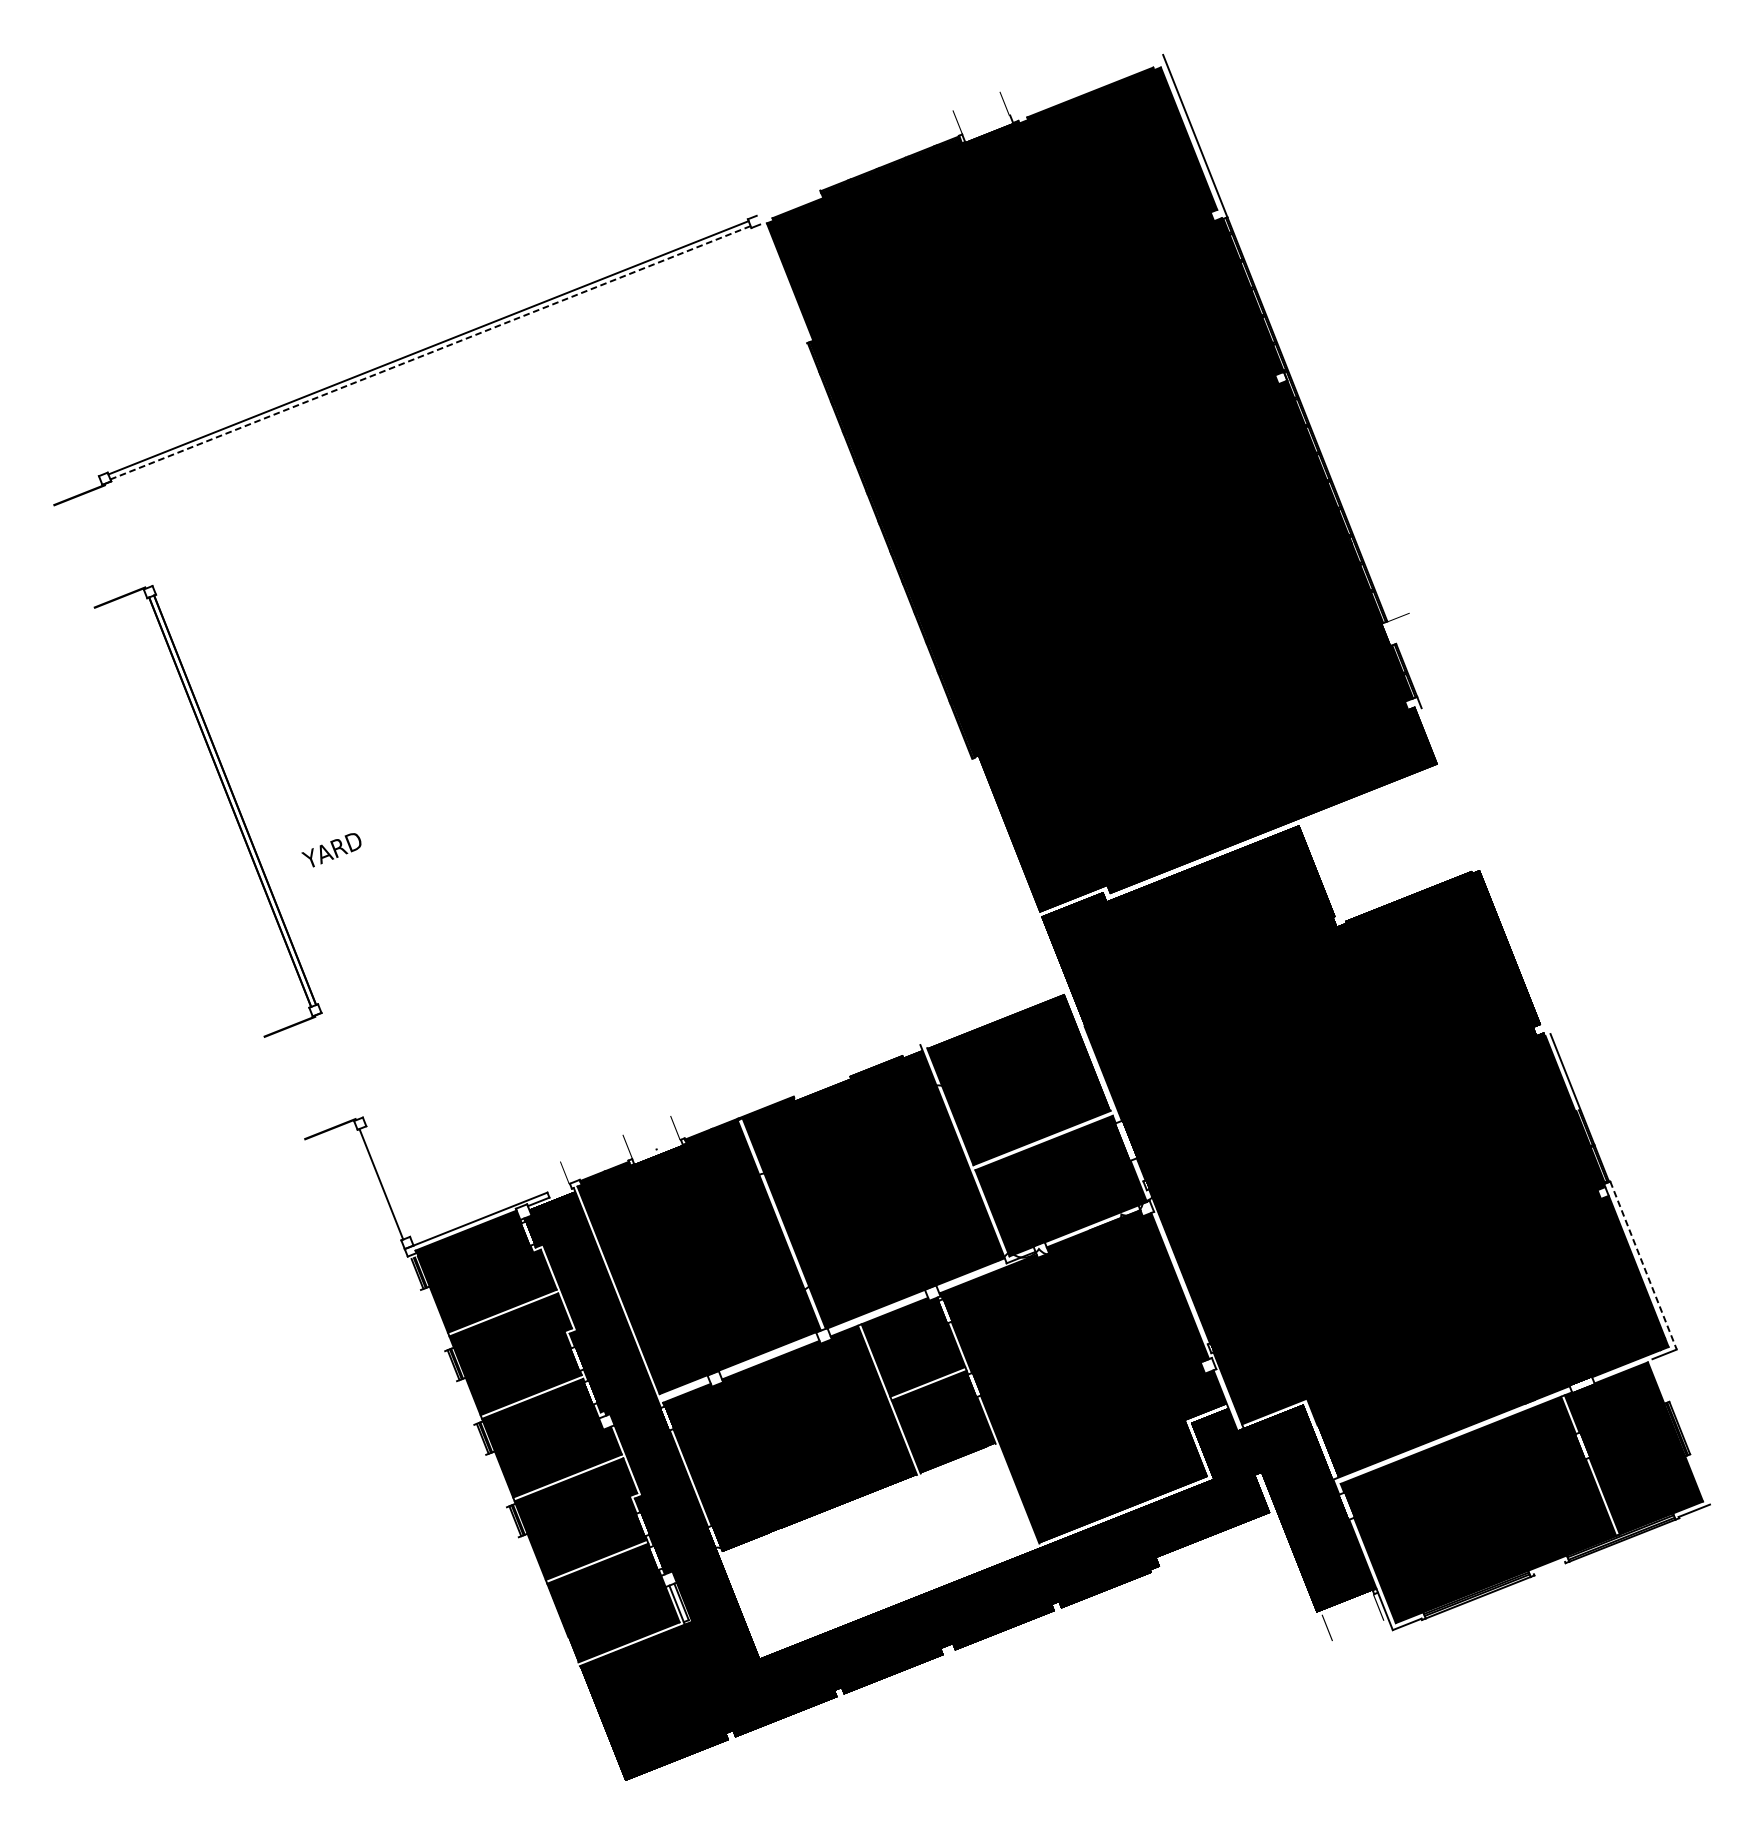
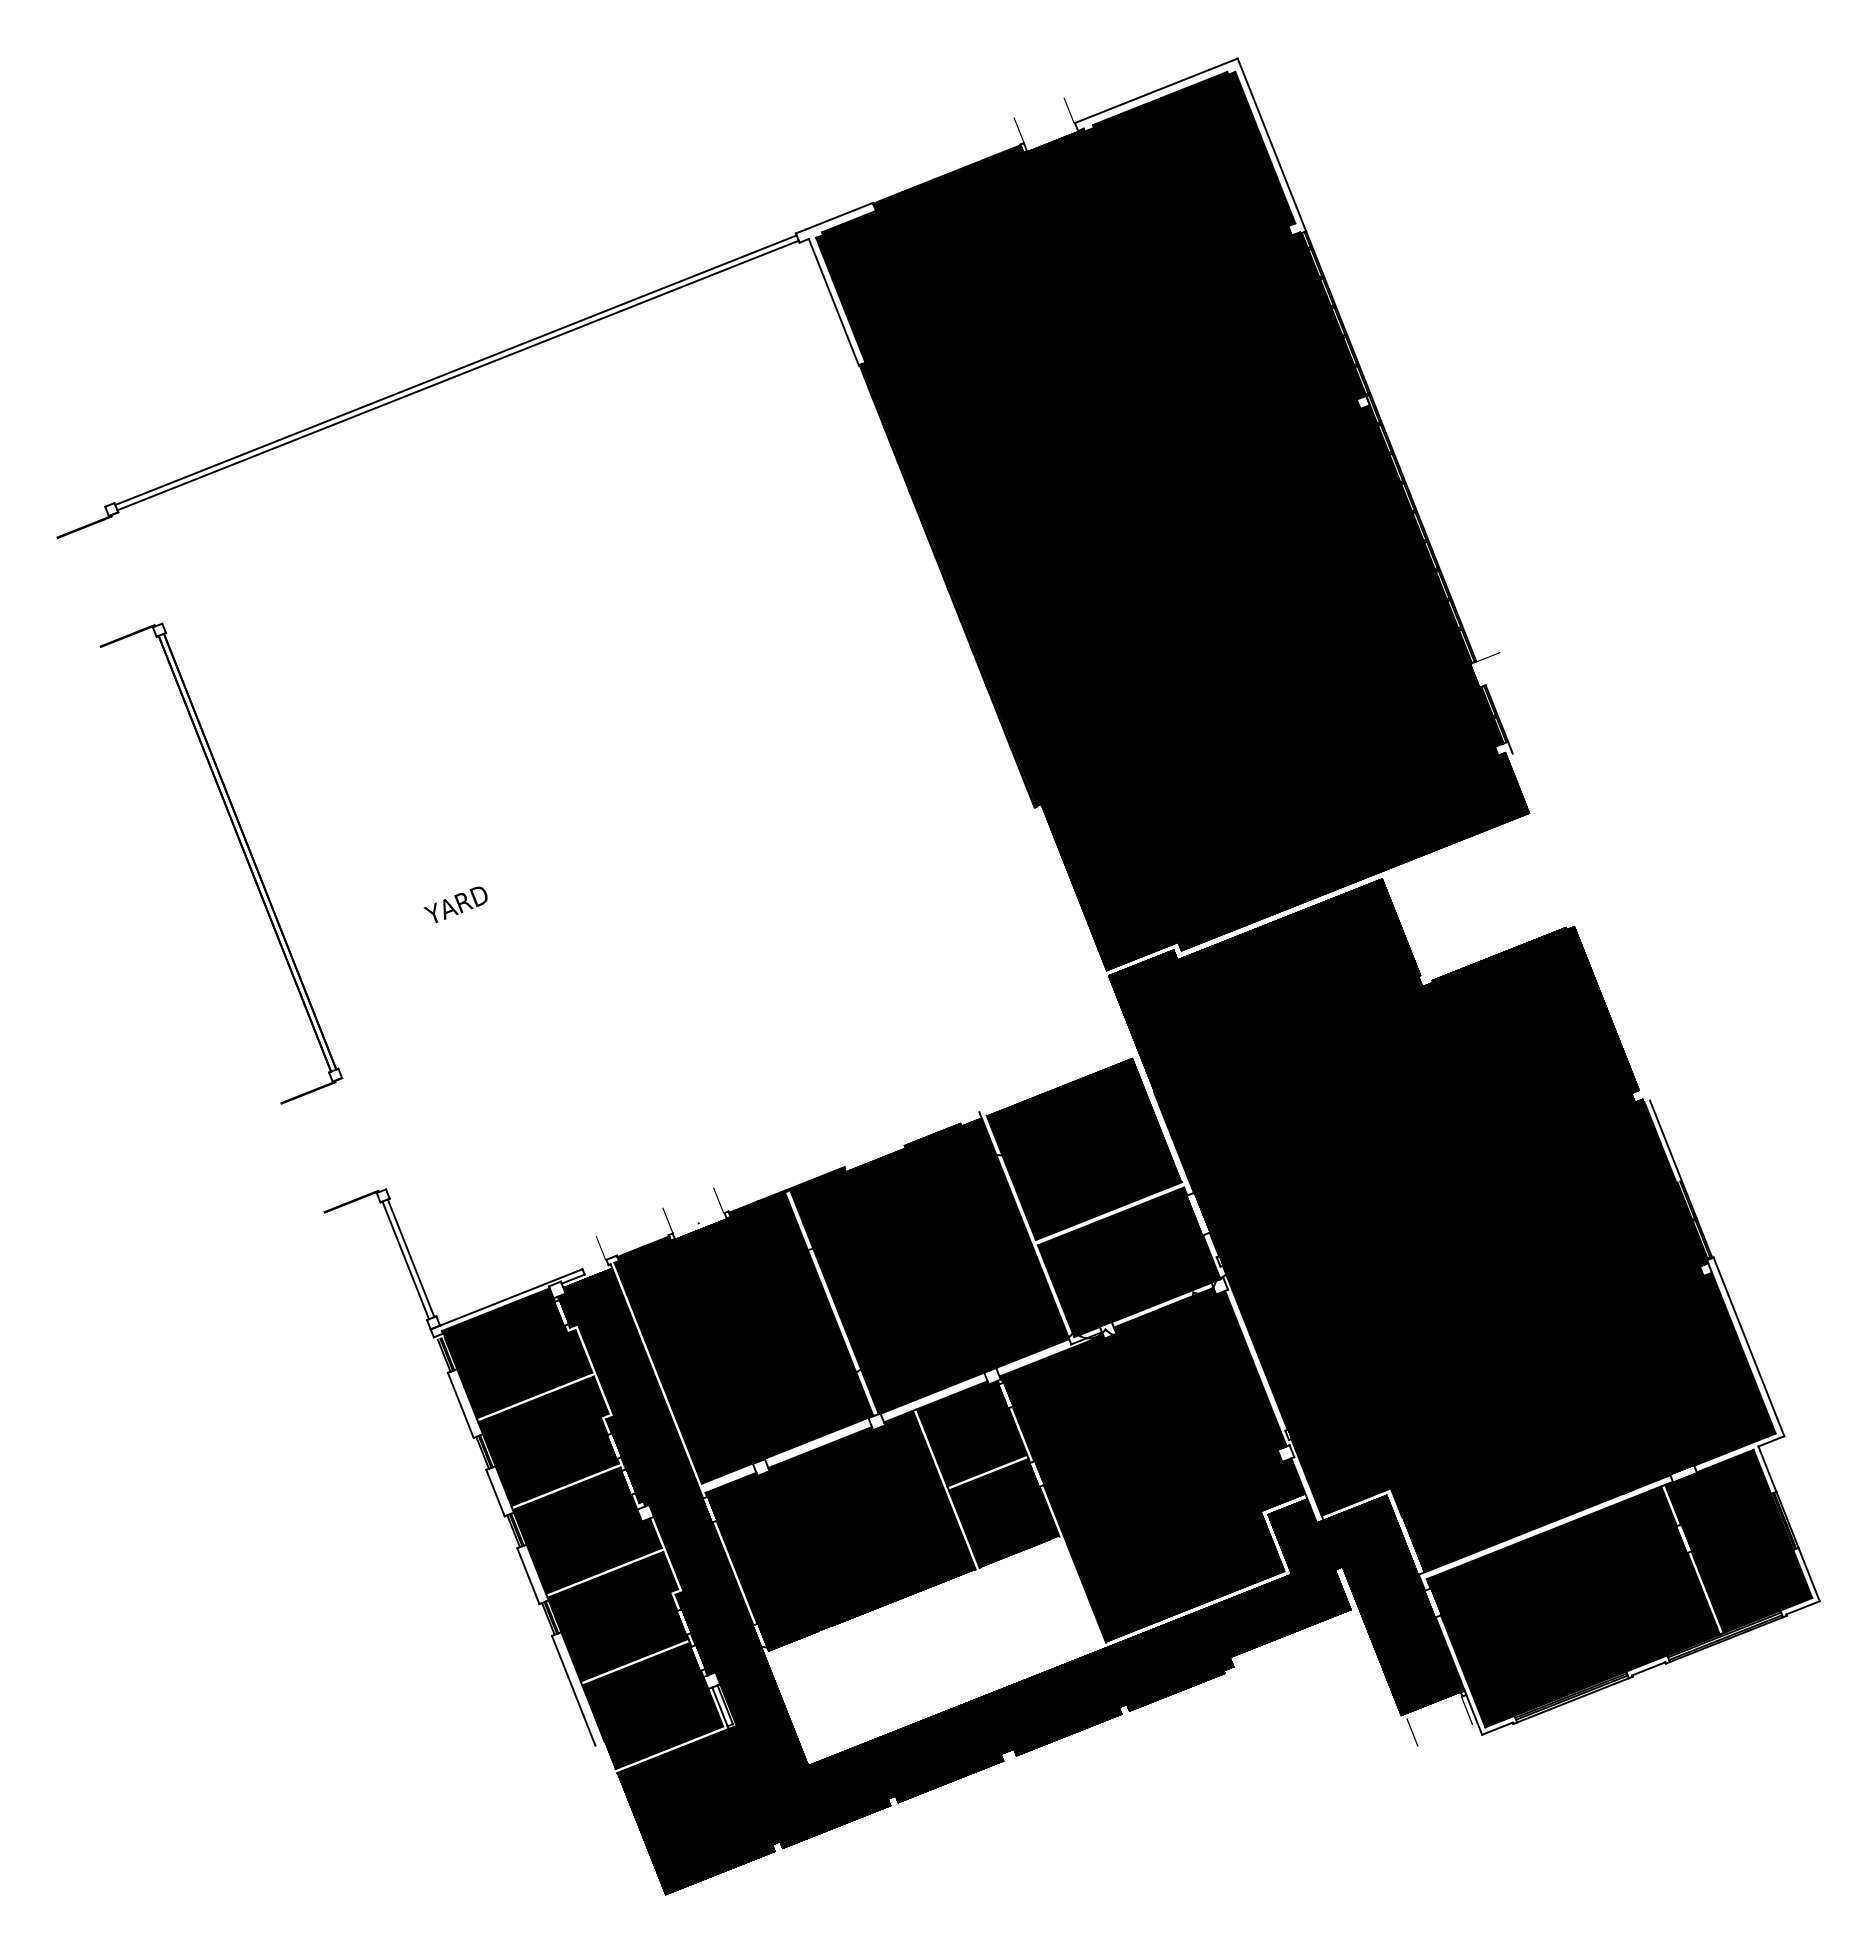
line: (1085, 84) -> (1155, 90), added
line: (787, 202) -> (838, 215), added
line: (783, 284) -> (833, 302), added
line: (429, 352) -> (457, 375), dashed -> solid
text: (331, 849) -> (455, 904), moved
line: (385, 1182) -> (410, 1258), added
line: (1644, 1266) -> (1749, 1347), dashed -> solid
line: (432, 1319) -> (460, 1404), added
line: (1660, 1379) -> (1767, 1468), added
line: (465, 1402) -> (495, 1492), added
line: (1699, 1479) -> (1808, 1574), added
line: (496, 1481) -> (528, 1576), added
line: (1549, 1567) -> (1648, 1668), added
line: (538, 1588) -> (573, 1690), added

